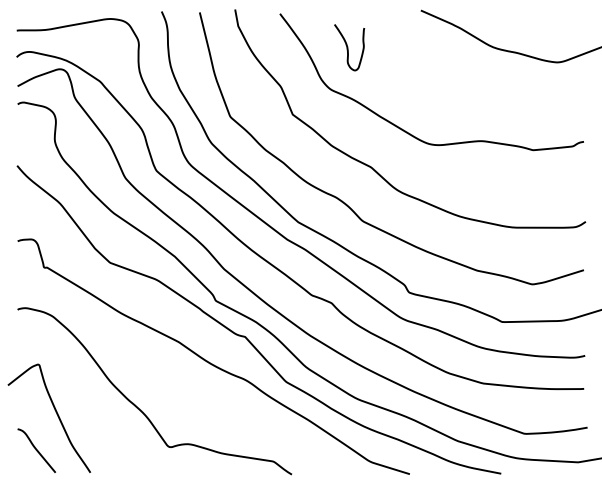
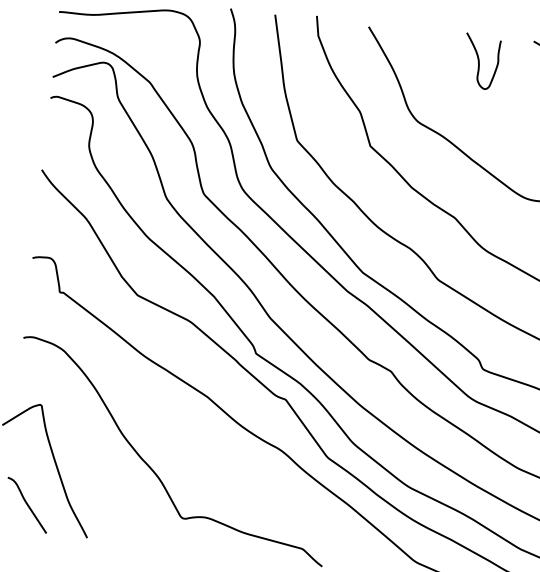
curve: (348, 47) -> (480, 61), moved

